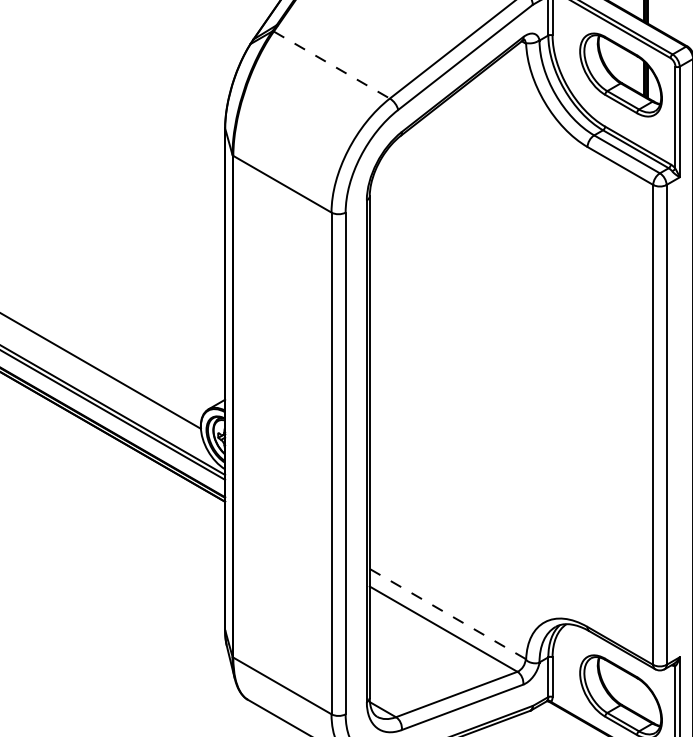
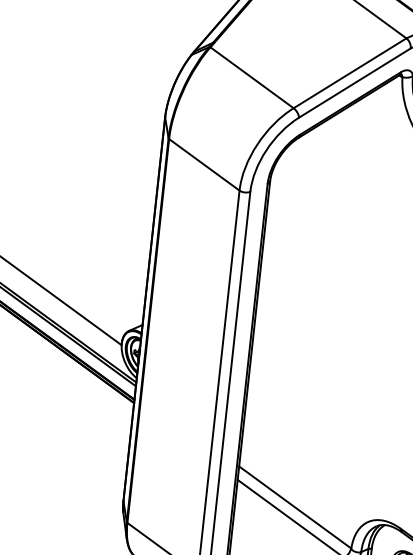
line: (331, 65) -> (251, 78), dashed -> solid
line: (447, 613) -> (294, 507), dashed -> solid

